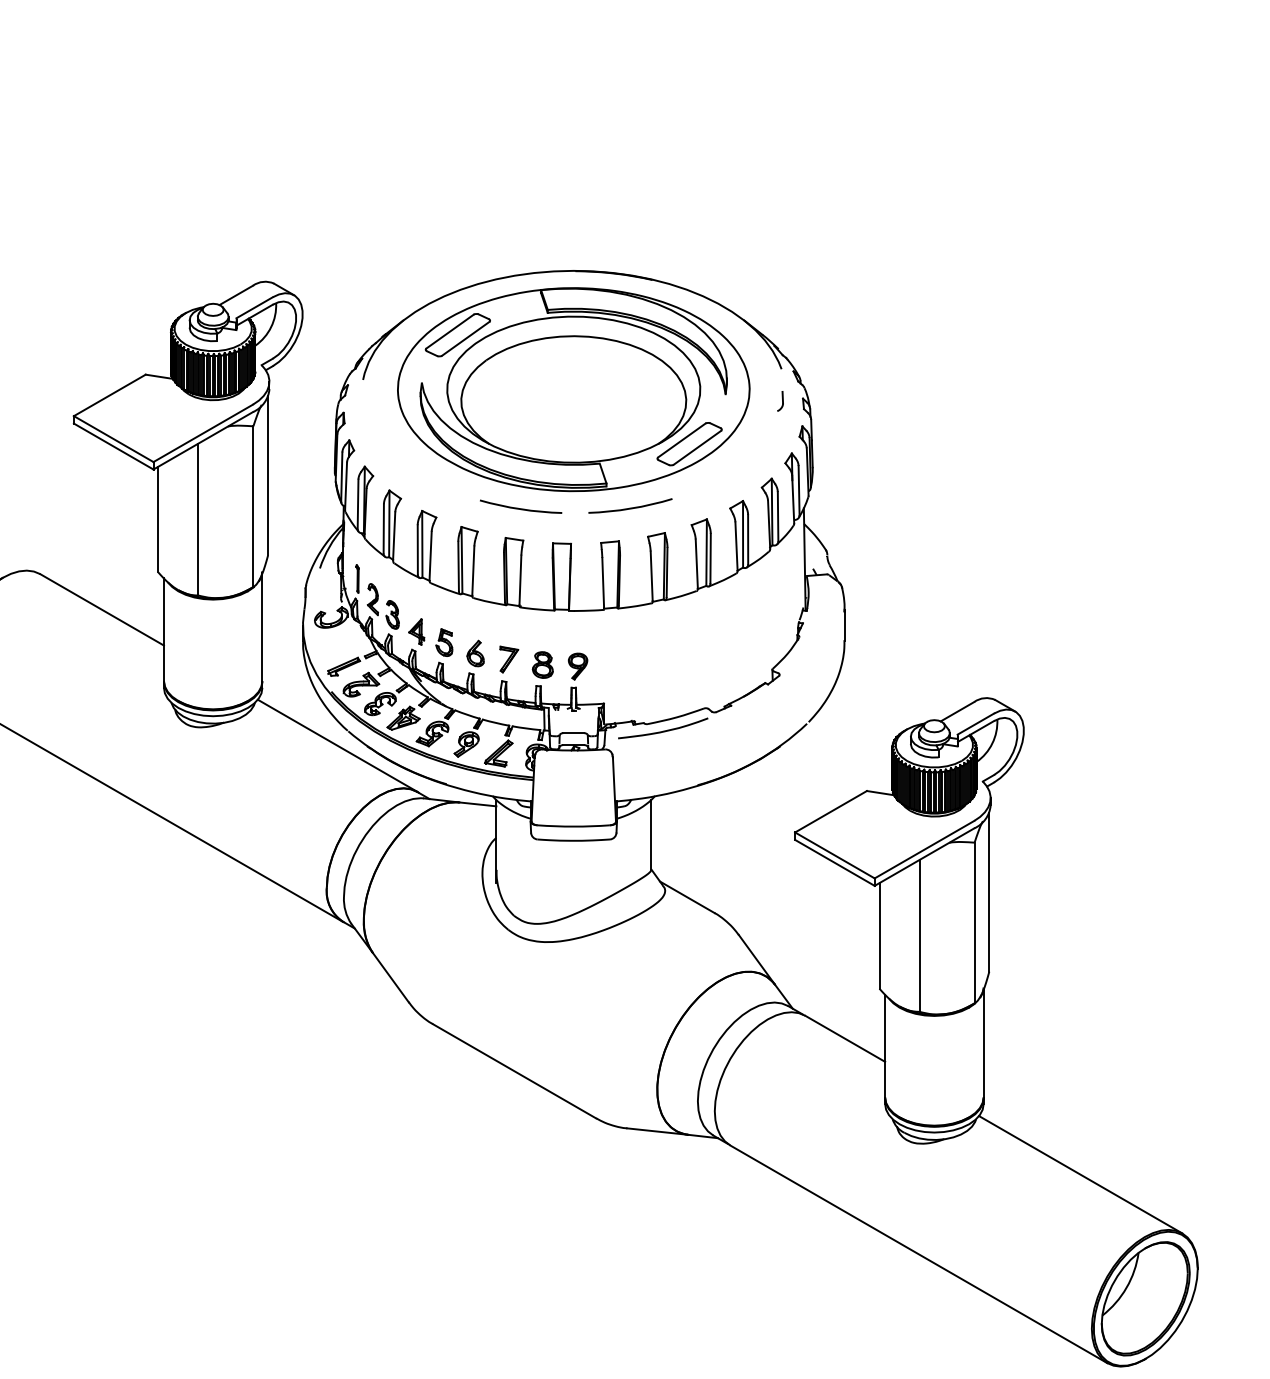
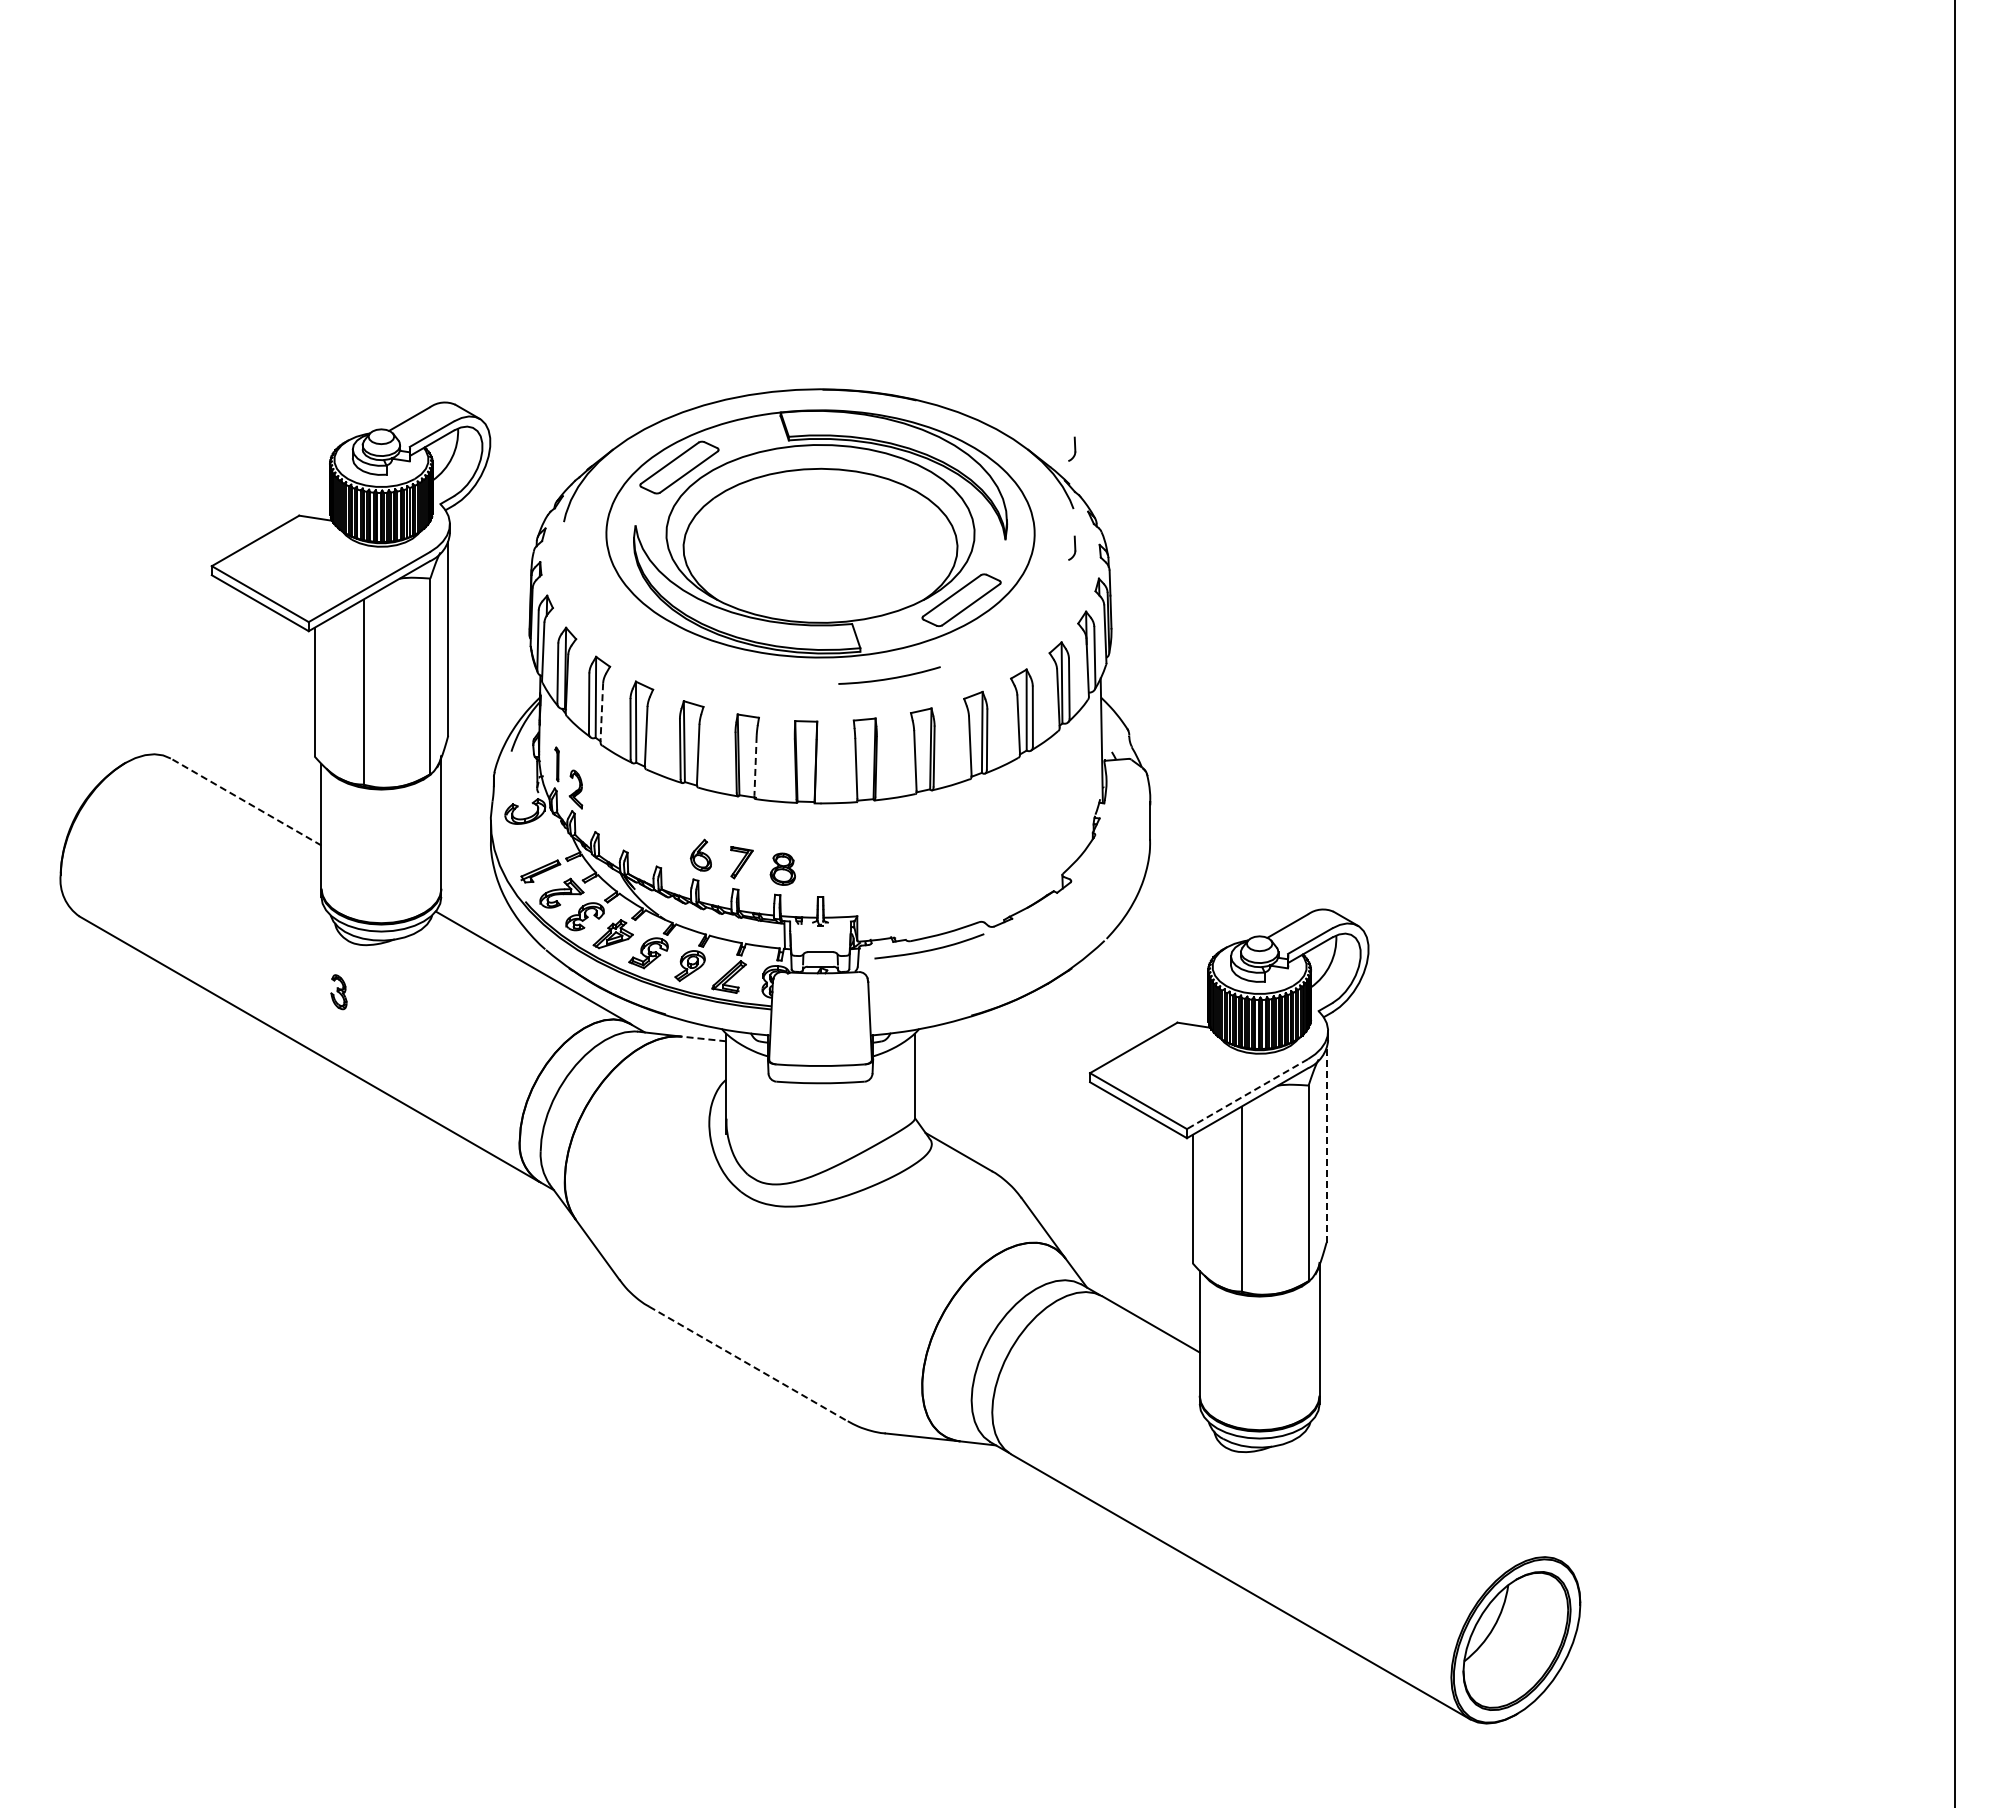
part: (780, 319) -> (1072, 448), added
arc: (521, 508) -> (756, 678), removed
line: (393, 536) -> (601, 712), solid -> dashed
line: (520, 579) -> (755, 765), solid -> dashed
line: (102, 610) -> (246, 802), solid -> dashed
part: (392, 615) -> (338, 992), moved
part: (416, 631) -> (629, 828), removed
part: (444, 642) -> (662, 841), removed
part: (577, 666) -> (825, 870), removed
line: (477, 804) -> (703, 1038), solid -> dashed
line: (924, 850) -> (1247, 1094), solid -> dashed
line: (989, 891) -> (1326, 1145), solid -> dashed
line: (514, 1070) -> (748, 1363), solid -> dashed
line: (1080, 1174) -> (1437, 1489), removed

